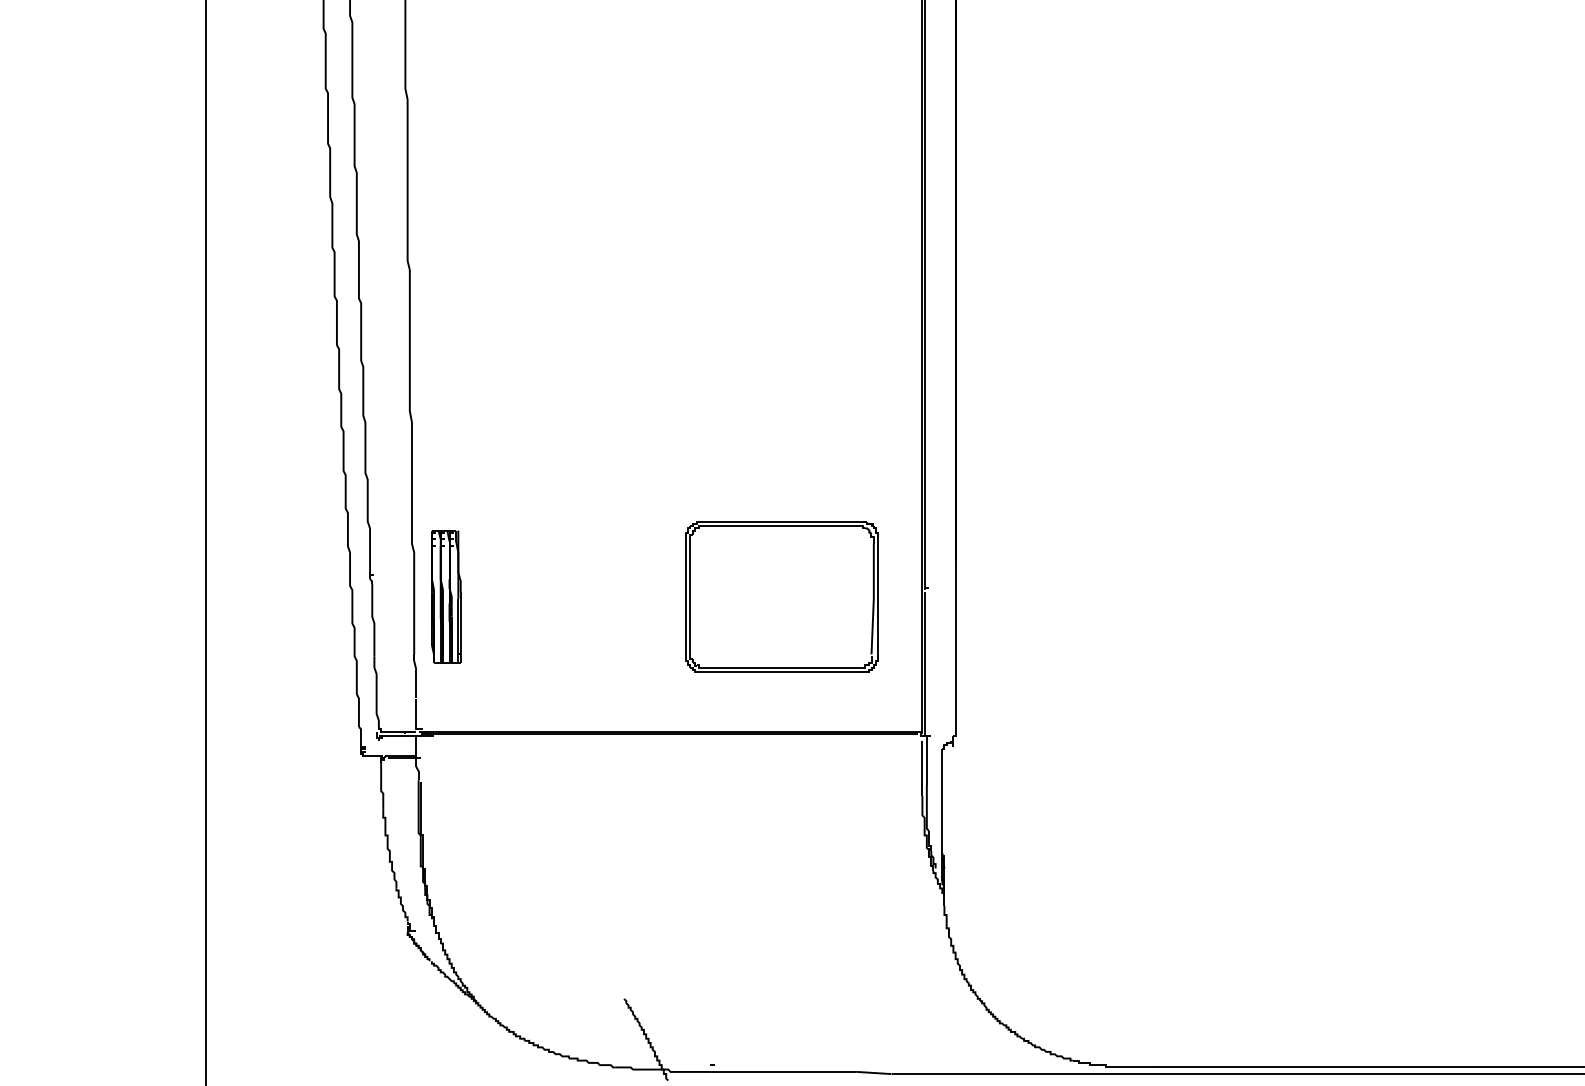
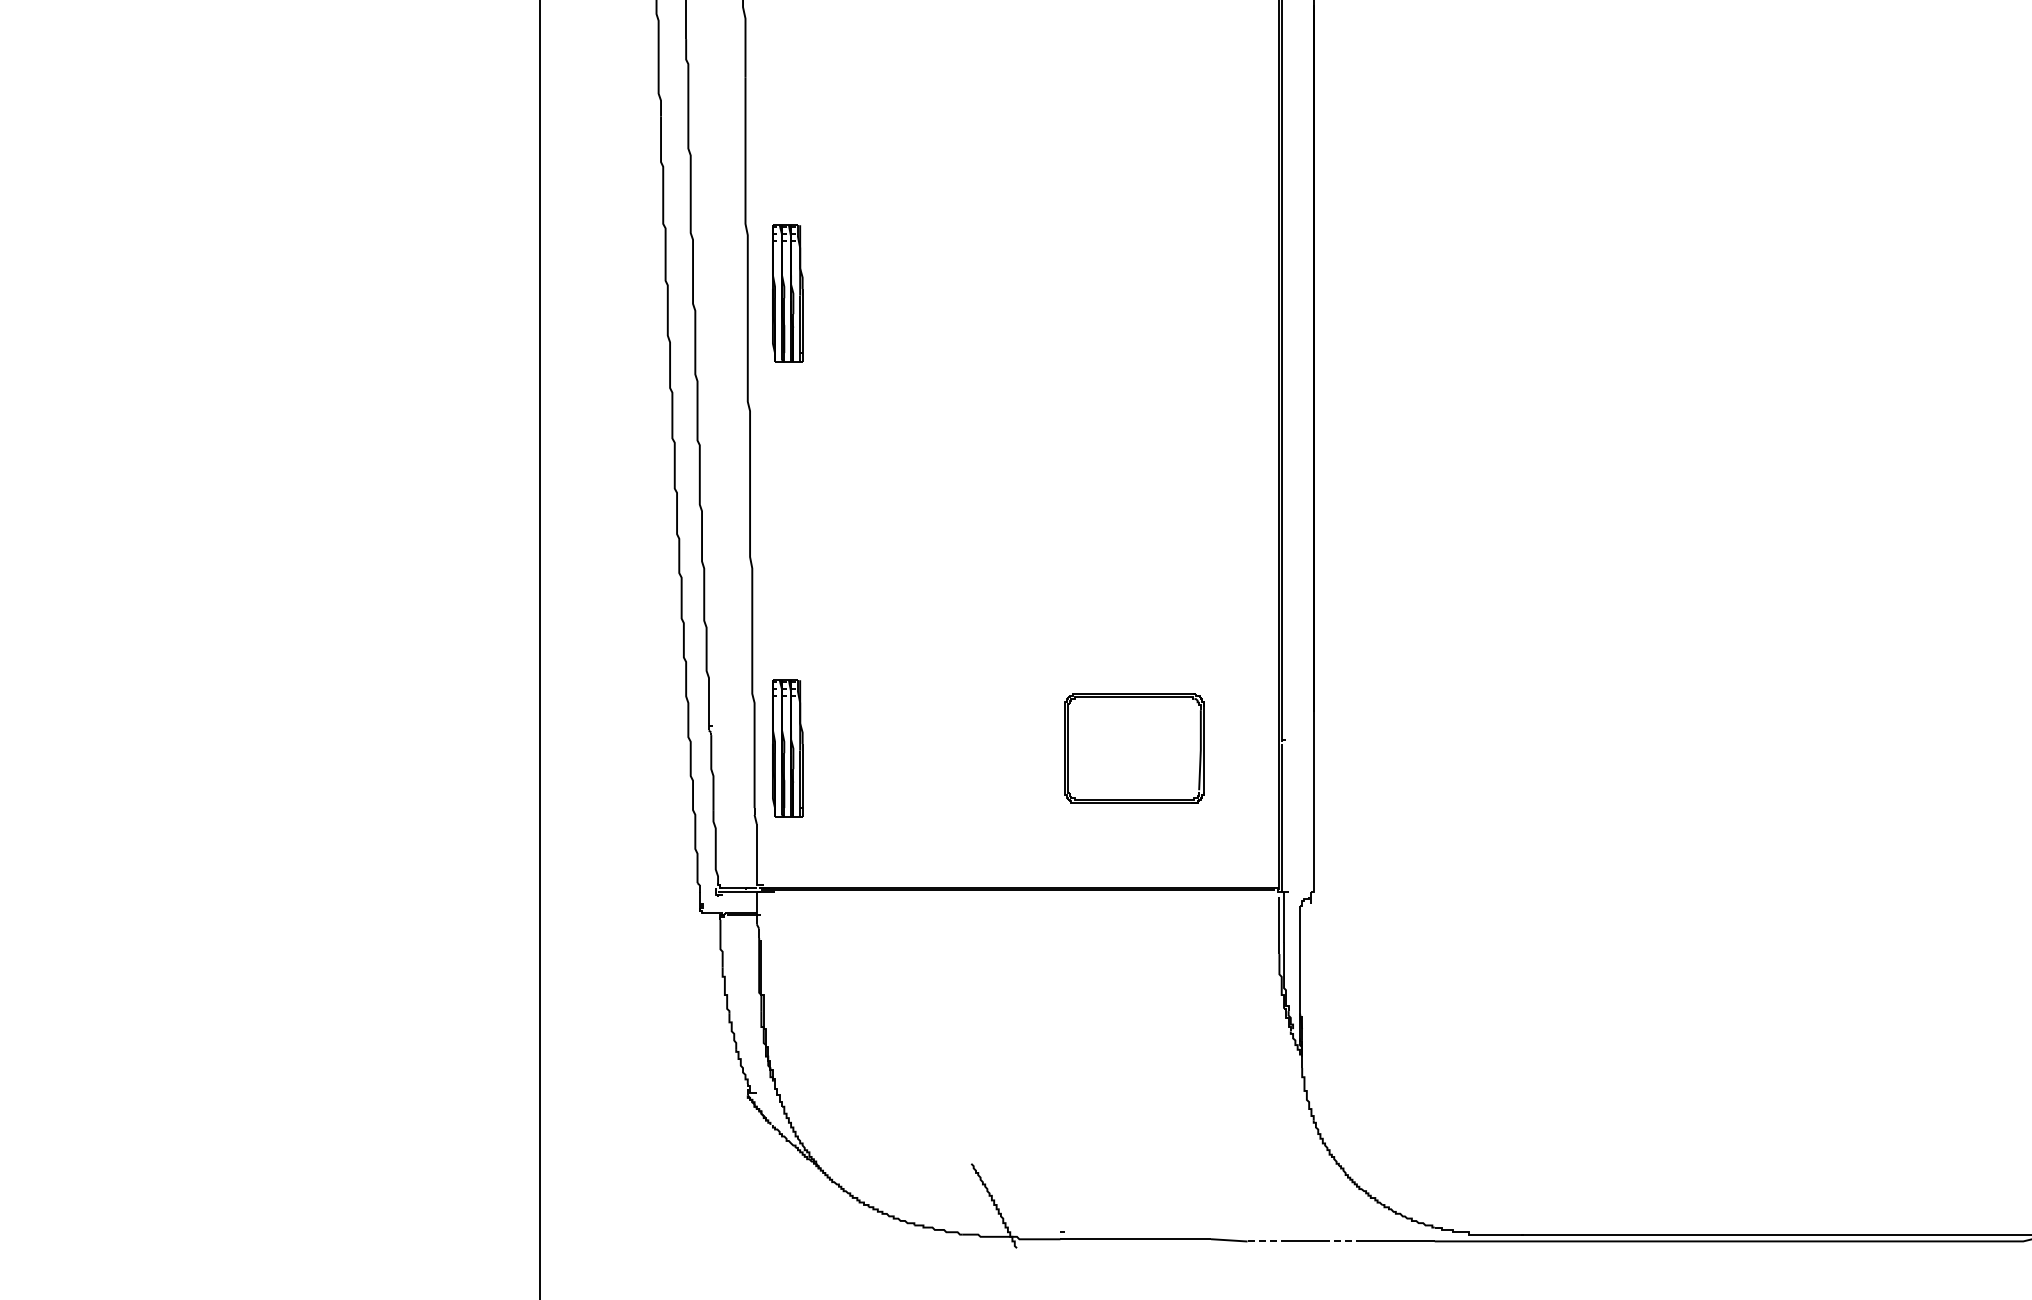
part: (446, 156) -> (787, 293), added
part: (782, 596) -> (1134, 748), size x0.7
line: (910, 1074) -> (1267, 1241), solid -> dashed
line: (983, 1074) -> (1342, 1241), solid -> dashed

